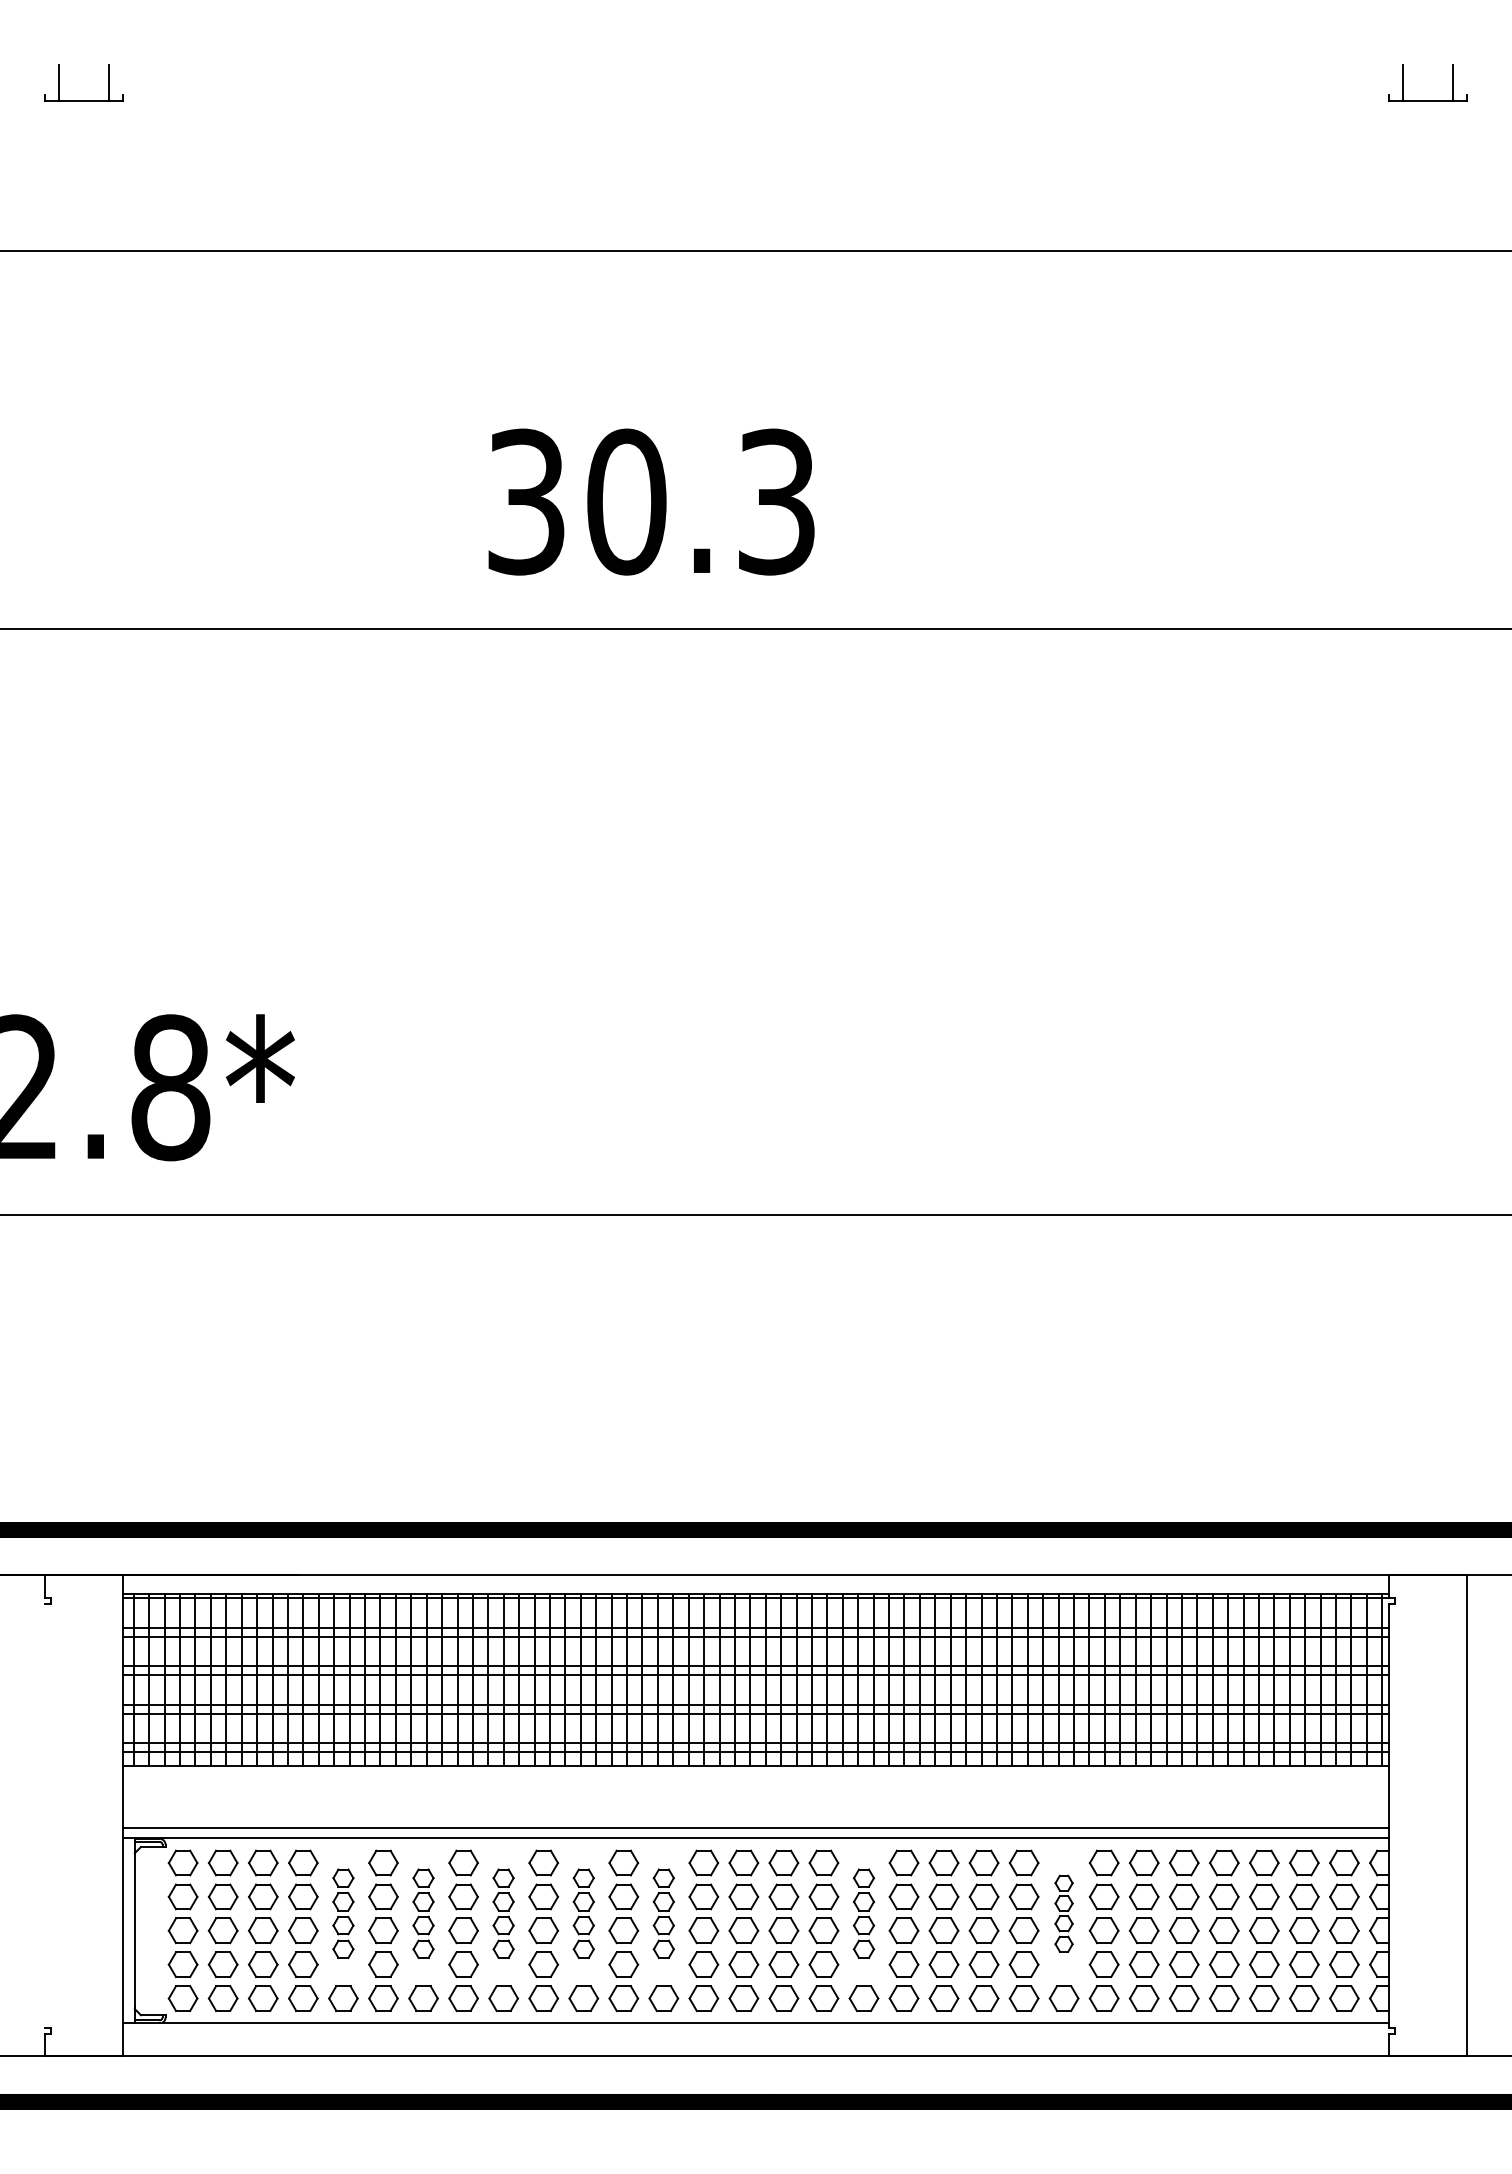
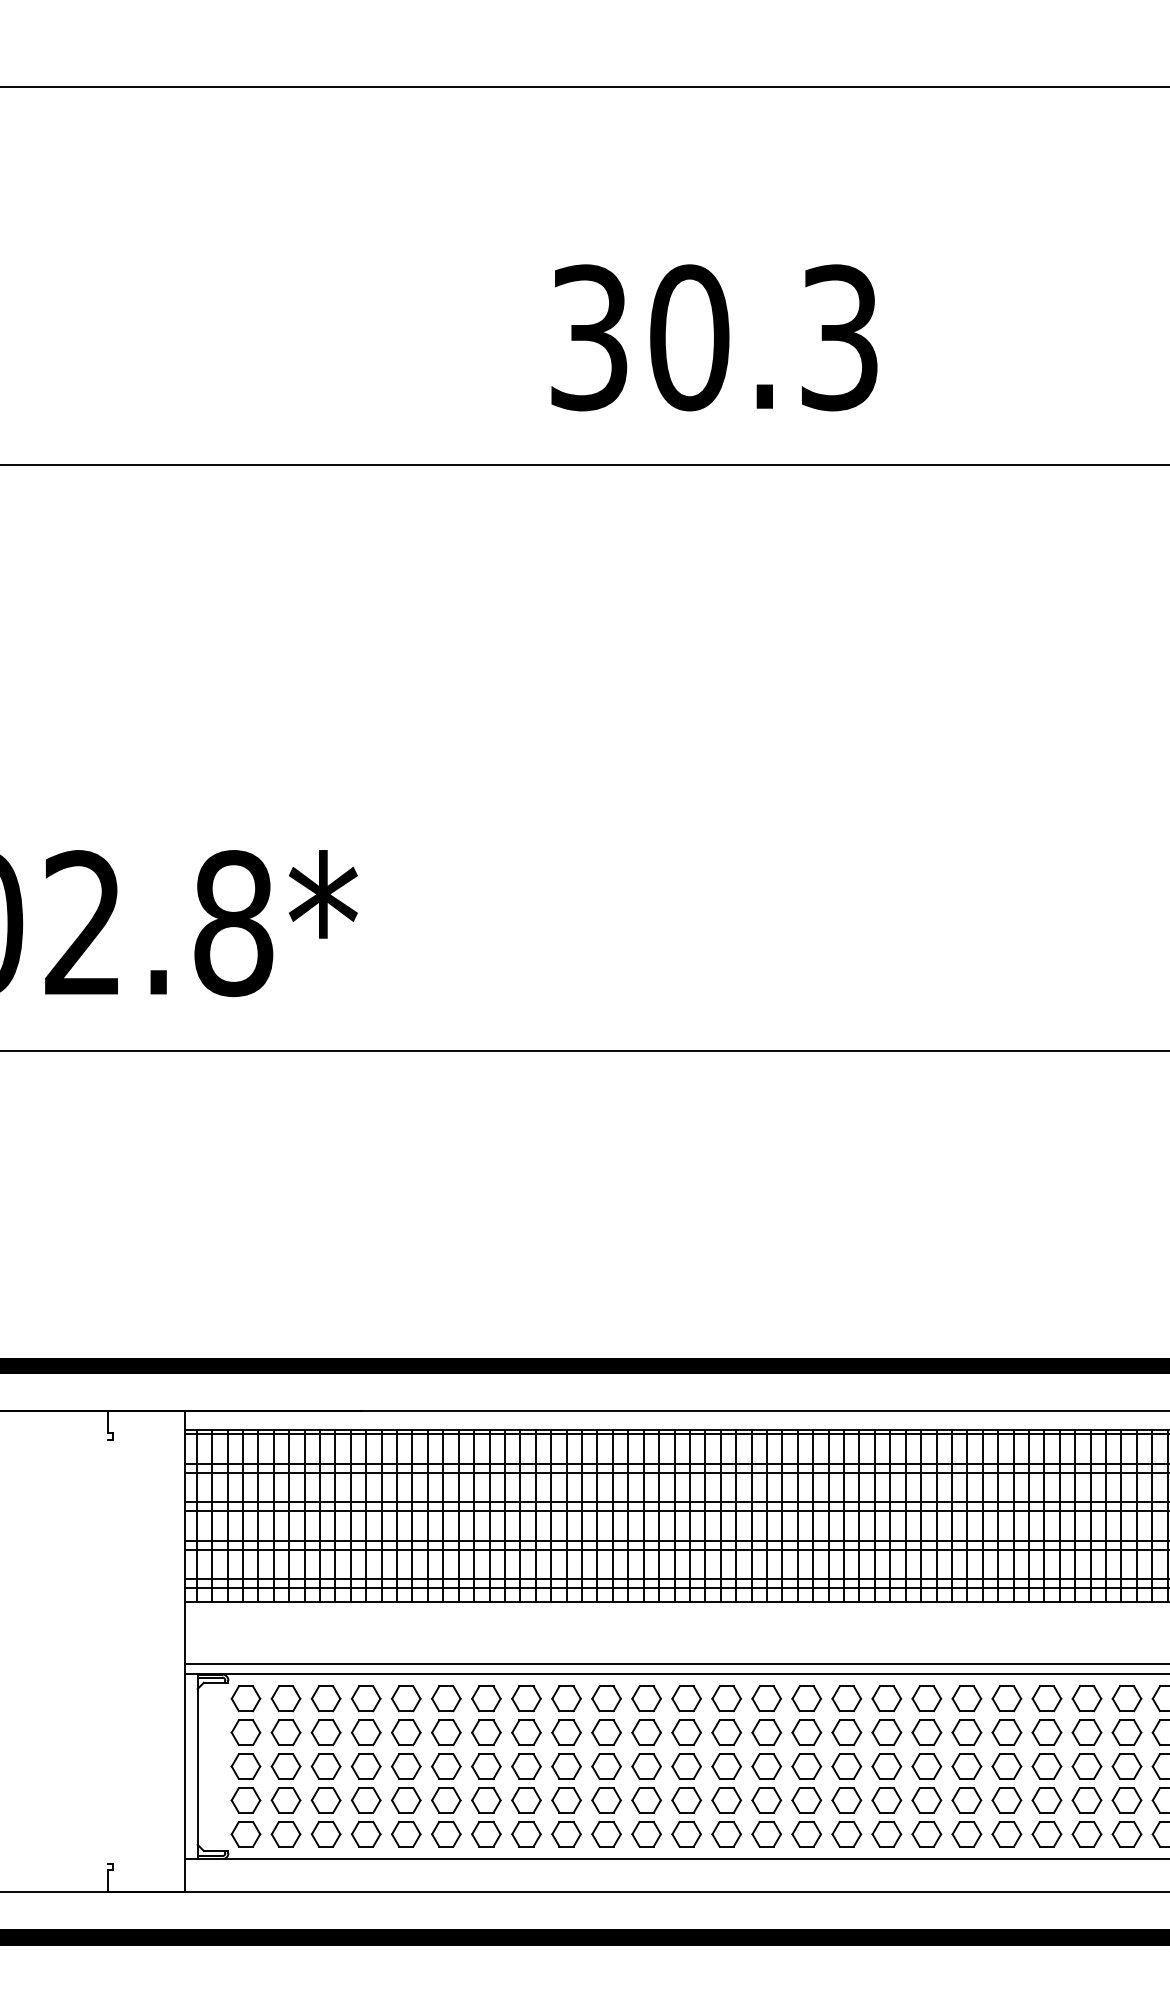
part: (343, 1913) -> (406, 1749), size x1.43
part: (423, 1913) -> (486, 1749), size x1.43
part: (503, 1913) -> (566, 1749), size x1.43
part: (583, 1913) -> (646, 1749), size x1.43
part: (663, 1913) -> (726, 1749), size x1.43
part: (863, 1913) -> (926, 1749), size x1.43
part: (1063, 1913) -> (1126, 1749), size x1.67

